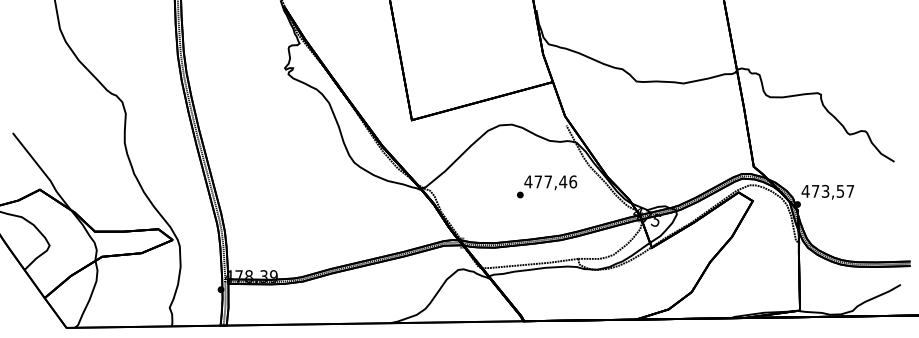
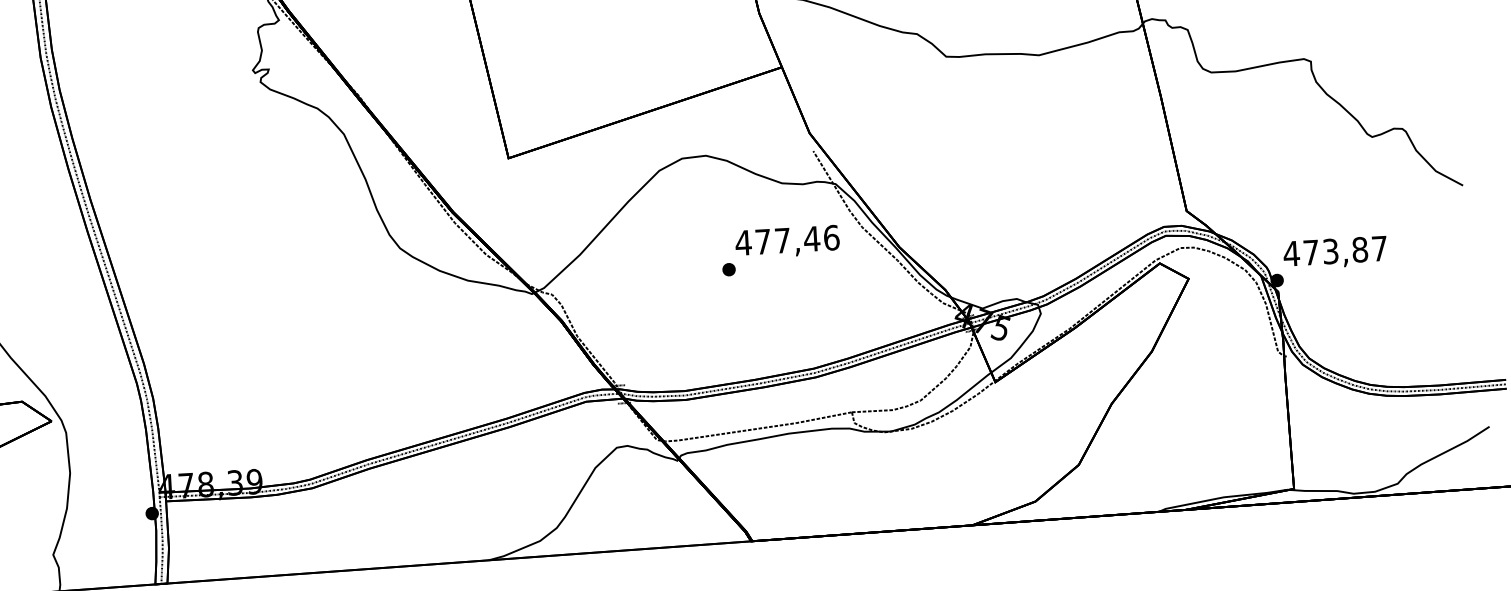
text: (547, 186) -> (781, 249), moved
text: (840, 190) -> (1360, 248), 473,57 -> 473,87

